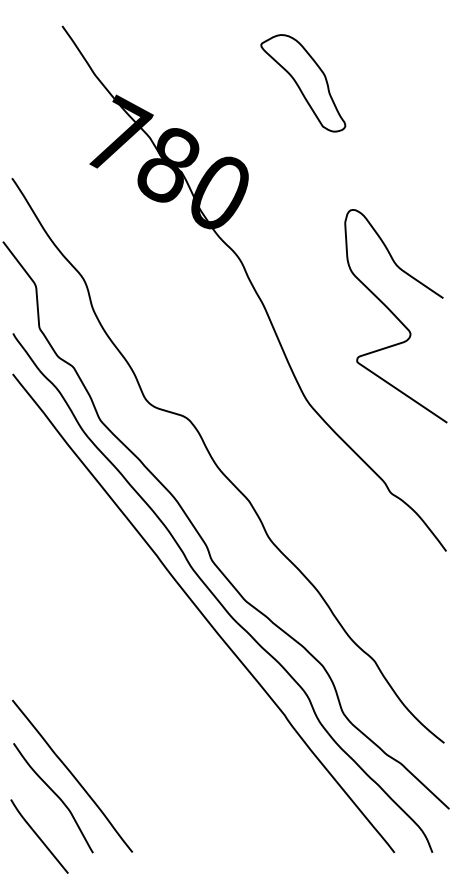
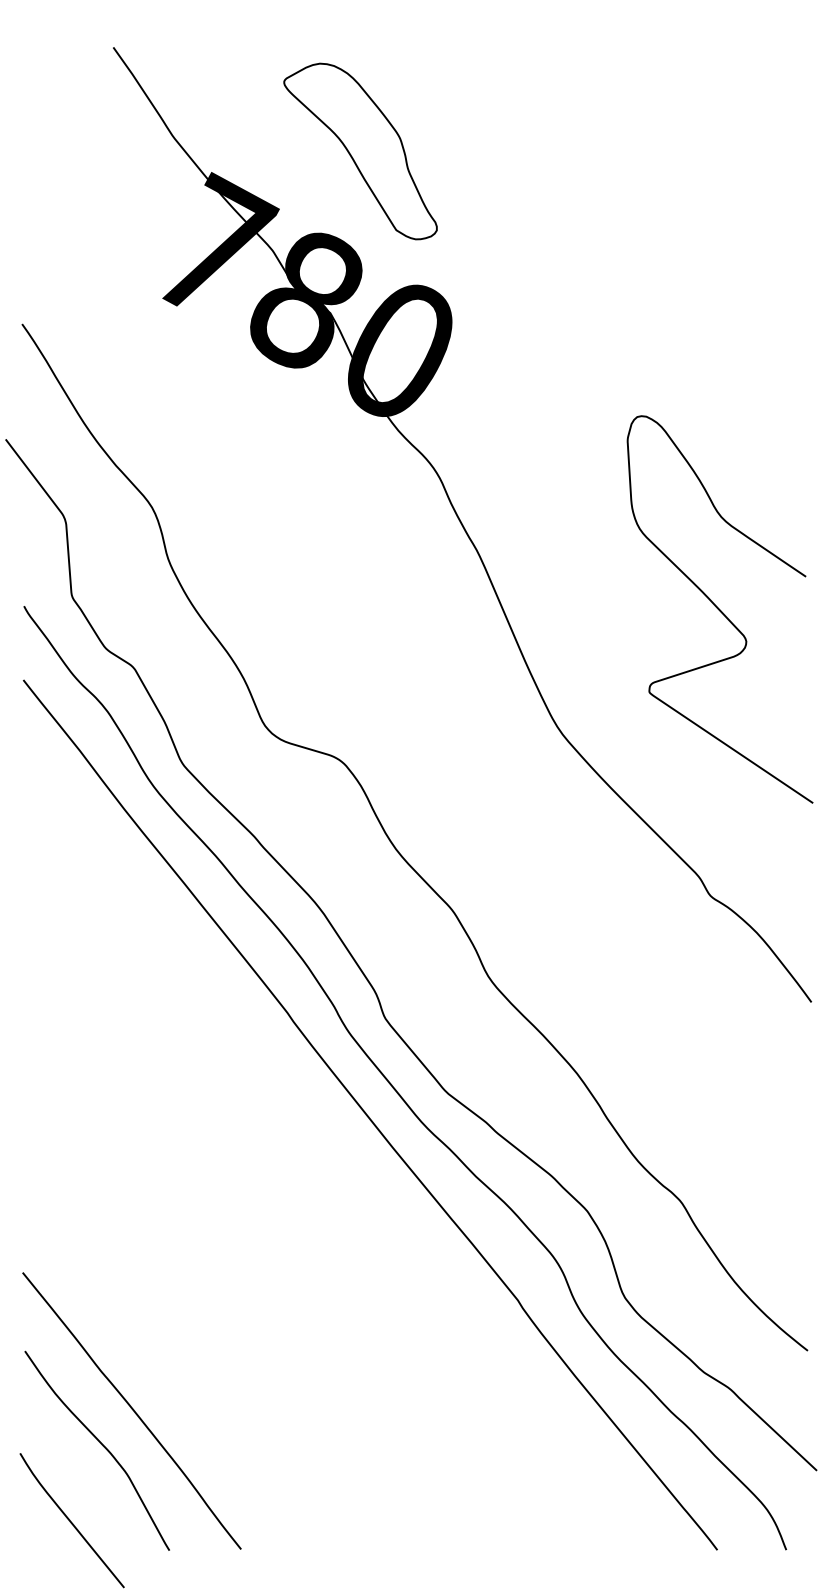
part: (303, 83) -> (360, 151), moved
curve: (395, 316) -> (719, 609), moved

